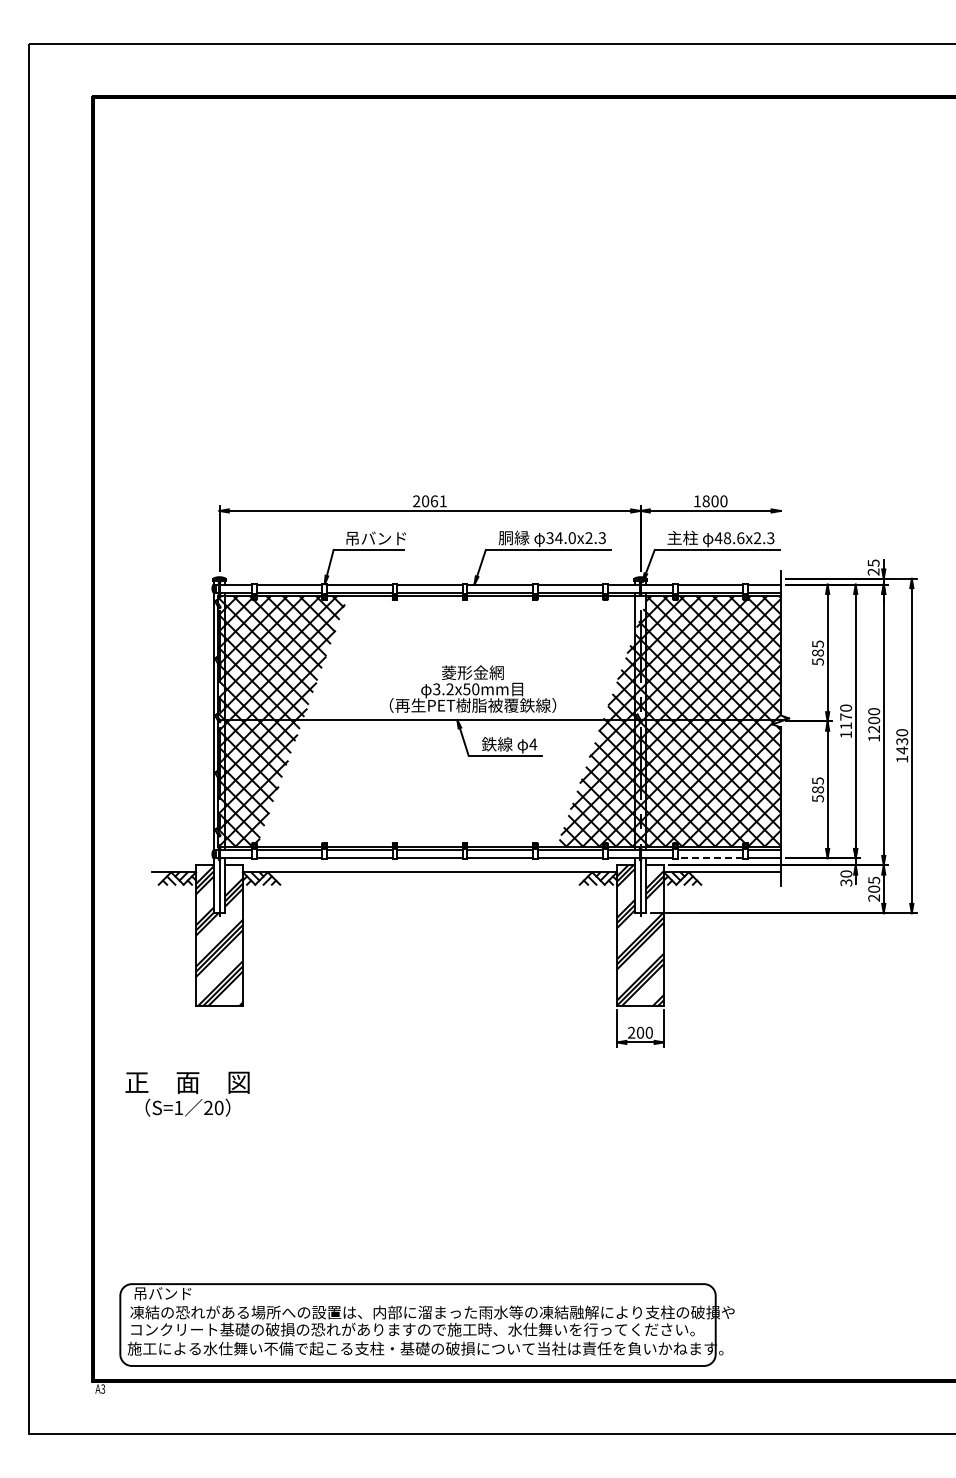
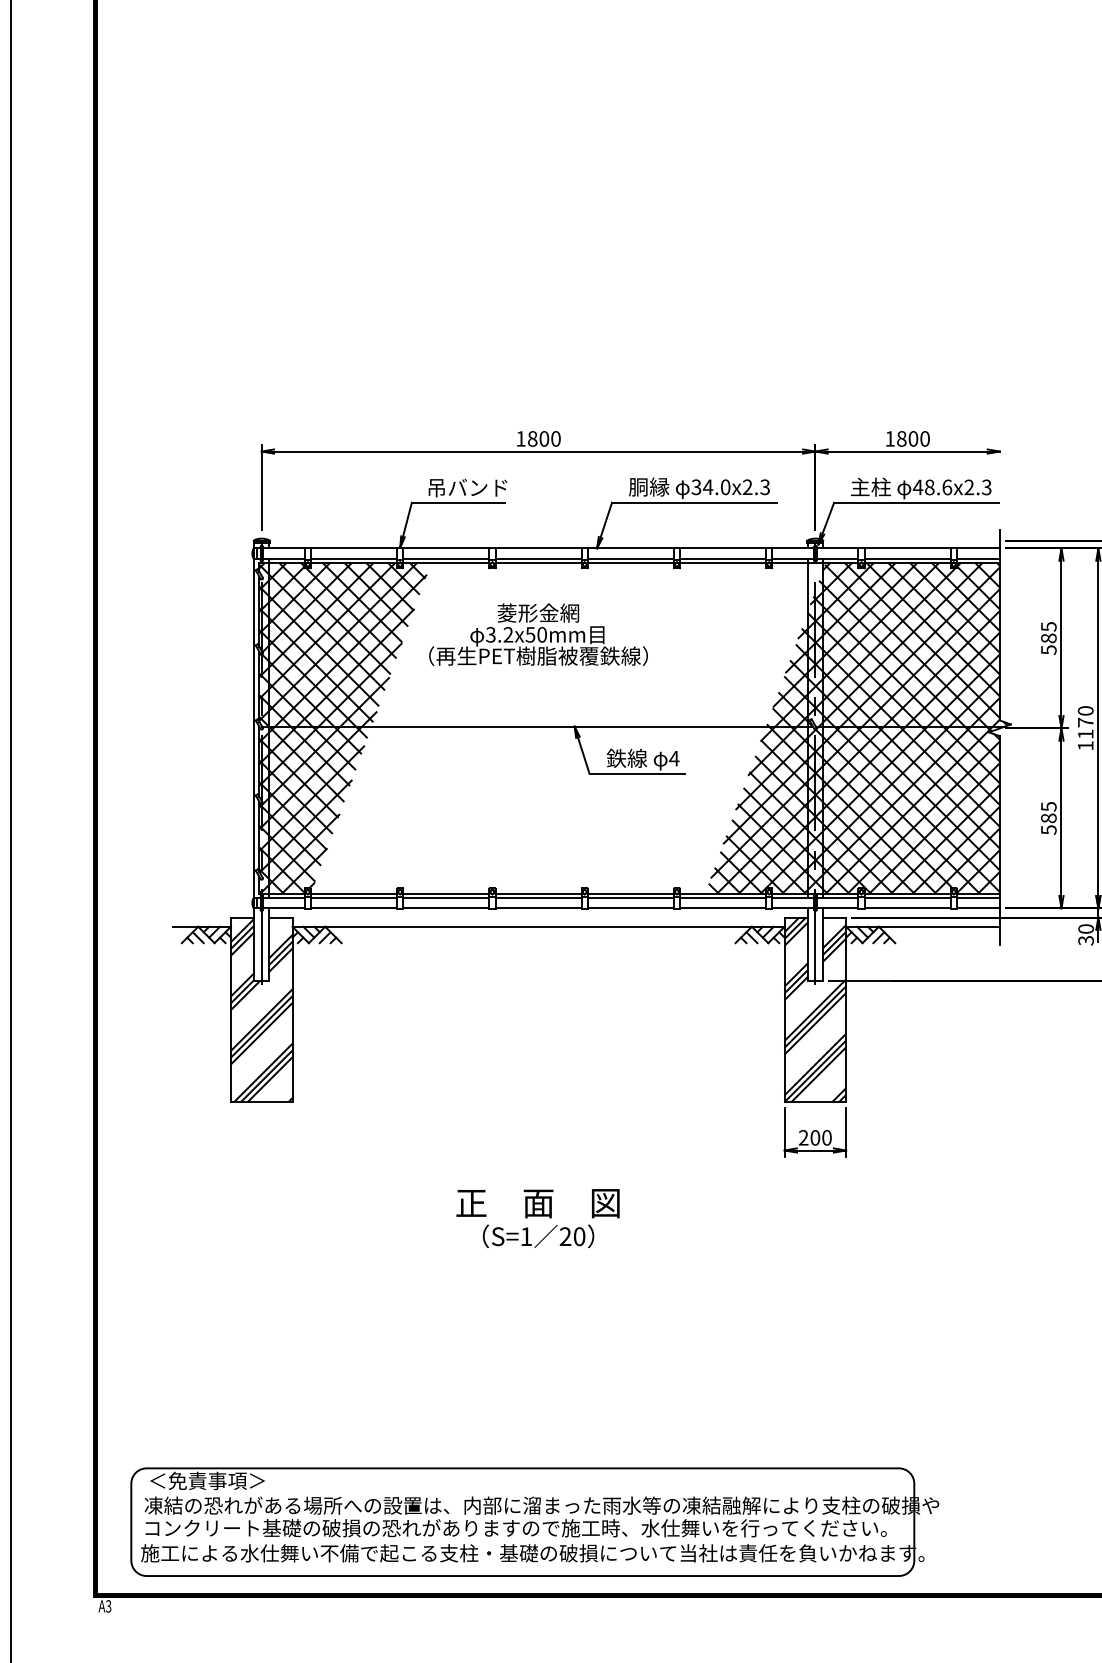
text: (429, 501) -> (537, 439), 2061 -> 1800
text: (472, 688) -> (537, 633), moved
line: (710, 858) -> (907, 908), dashed -> solid
text: (187, 1093) -> (537, 1217), moved
text: (177, 1293) -> (206, 1480), 吊バンド -> ＜免責事項＞

